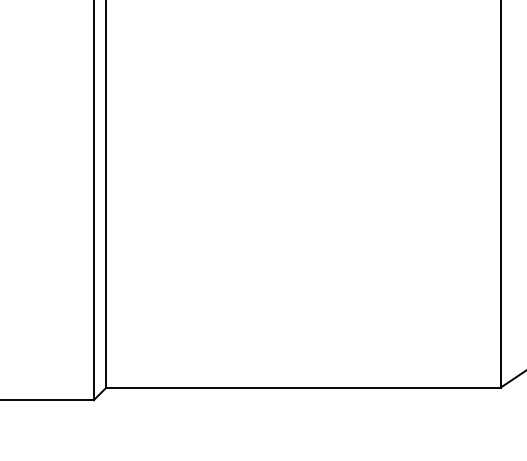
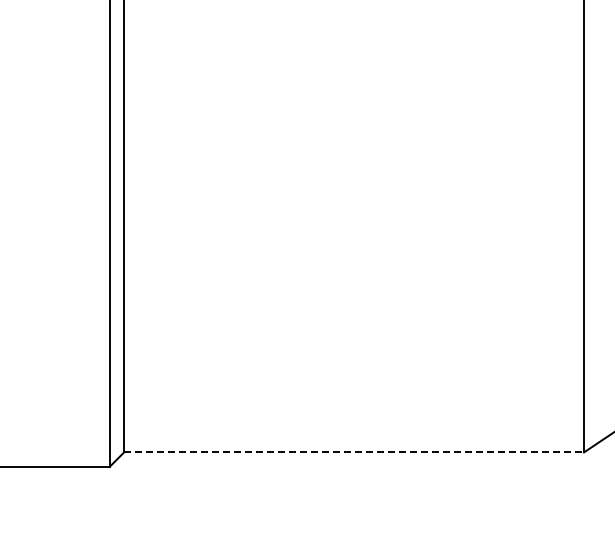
line: (303, 387) -> (354, 452), solid -> dashed

